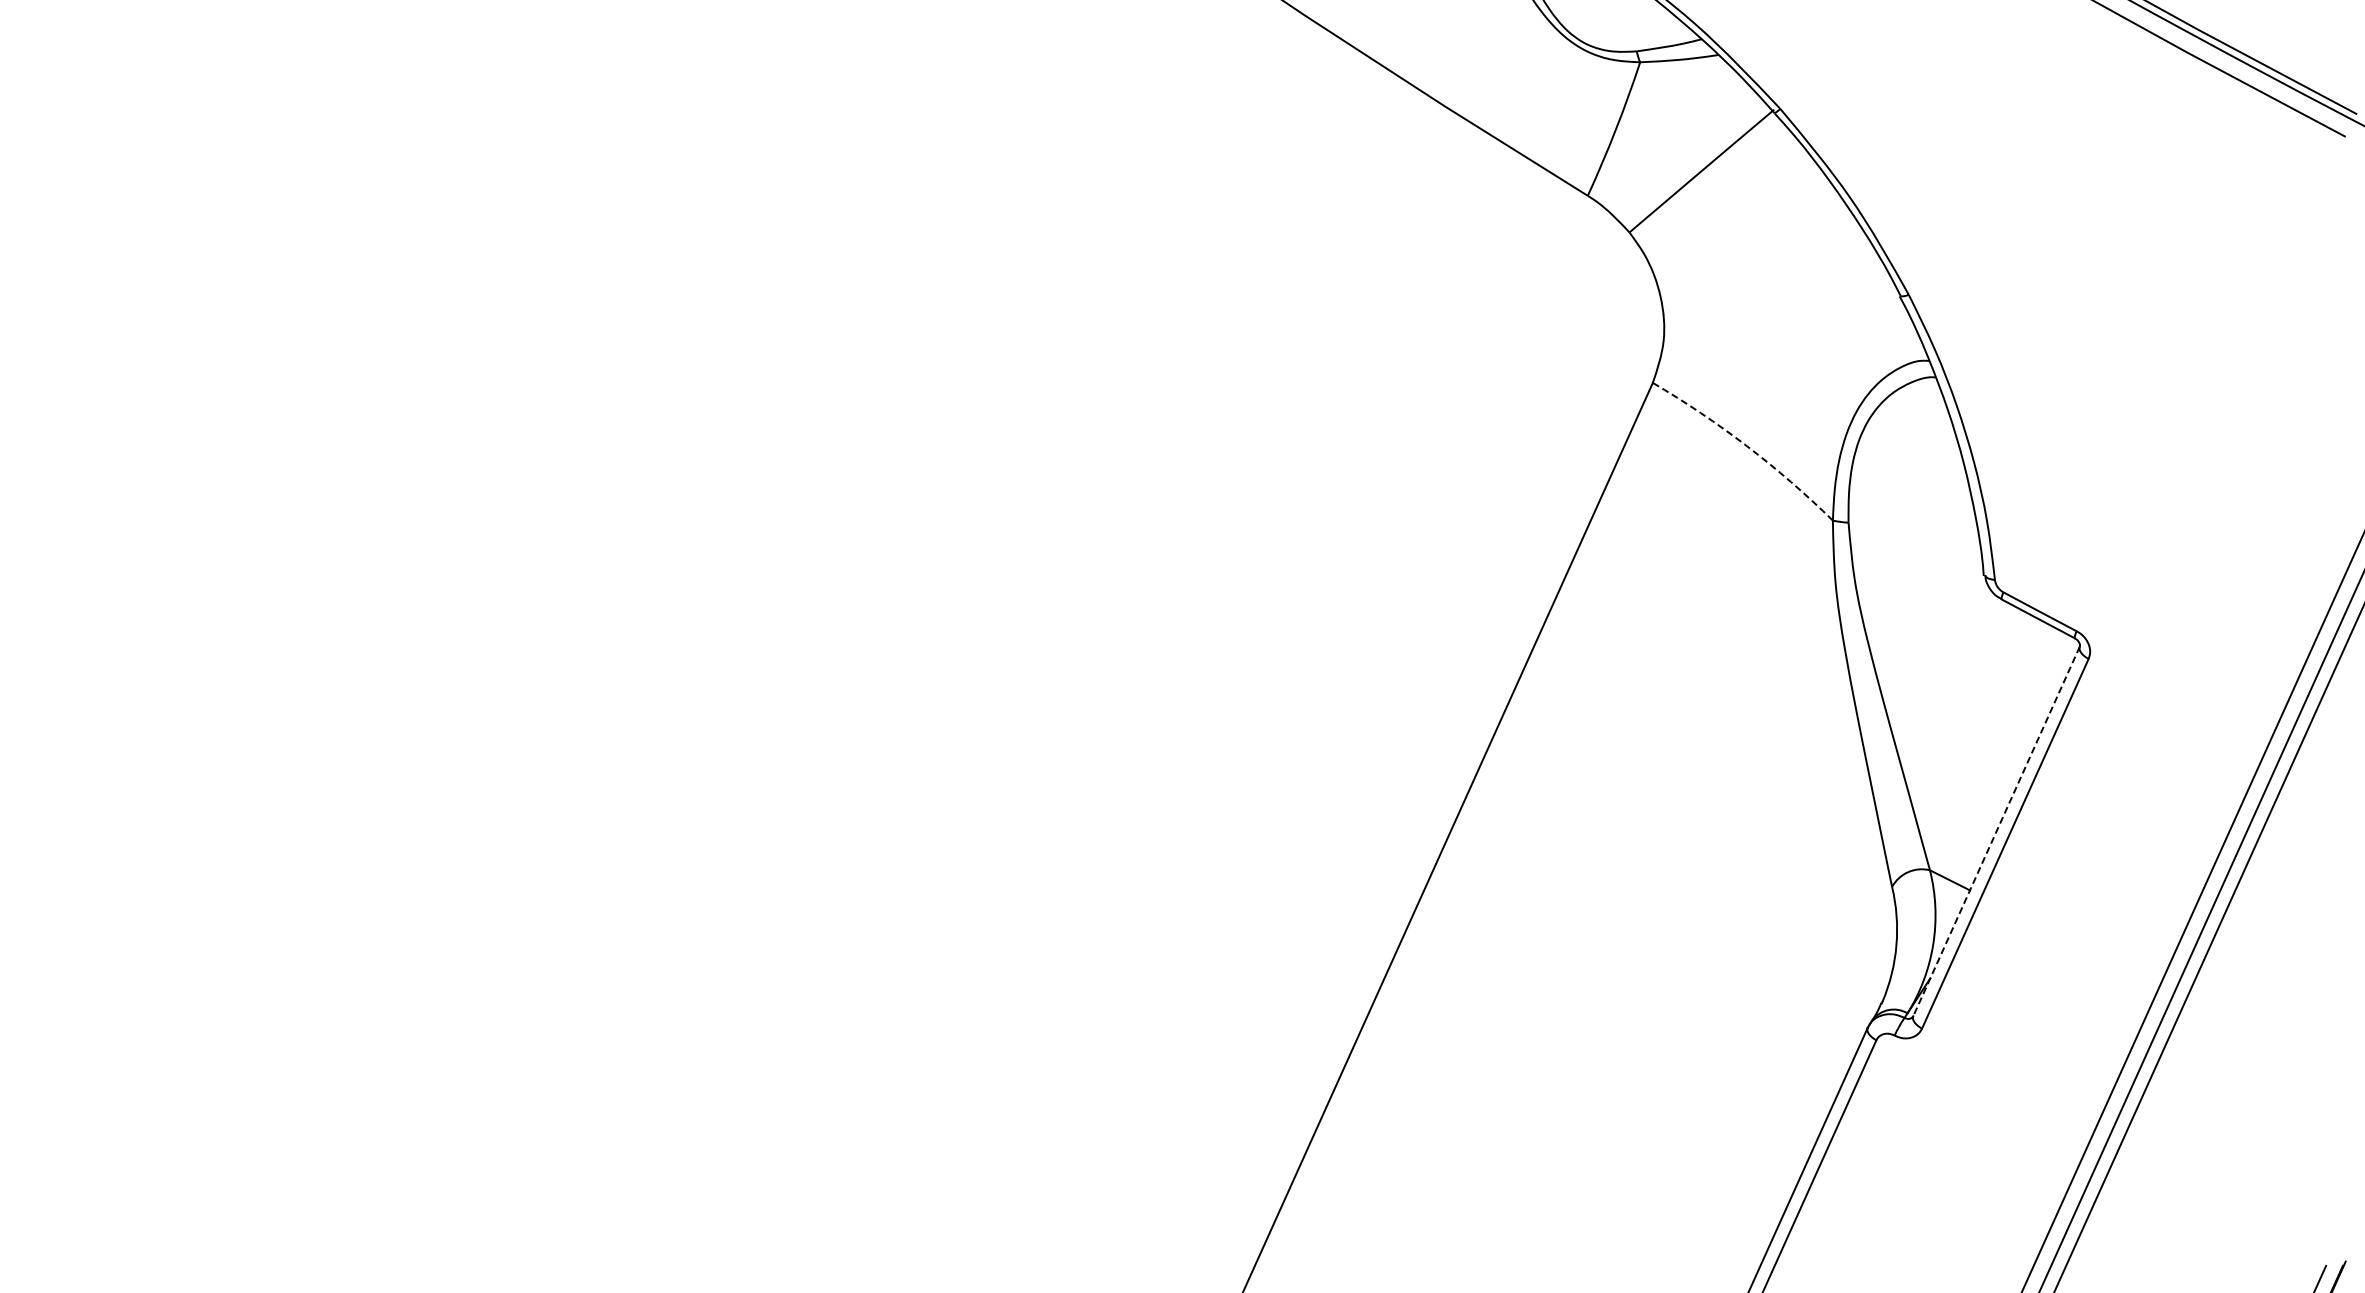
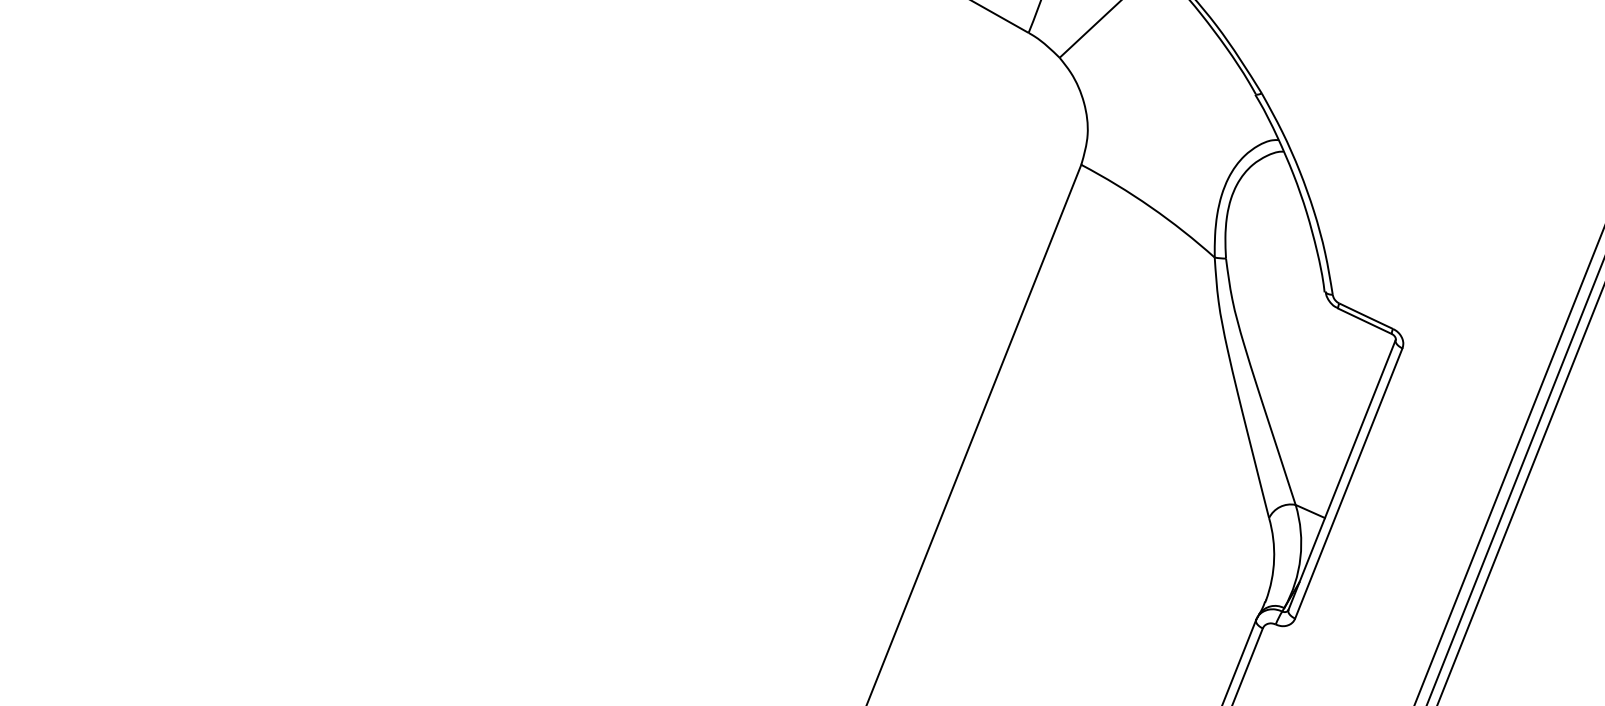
arc: (1747, 446) -> (1151, 207), dashed -> solid
line: (1996, 831) -> (1342, 474), dashed -> solid

